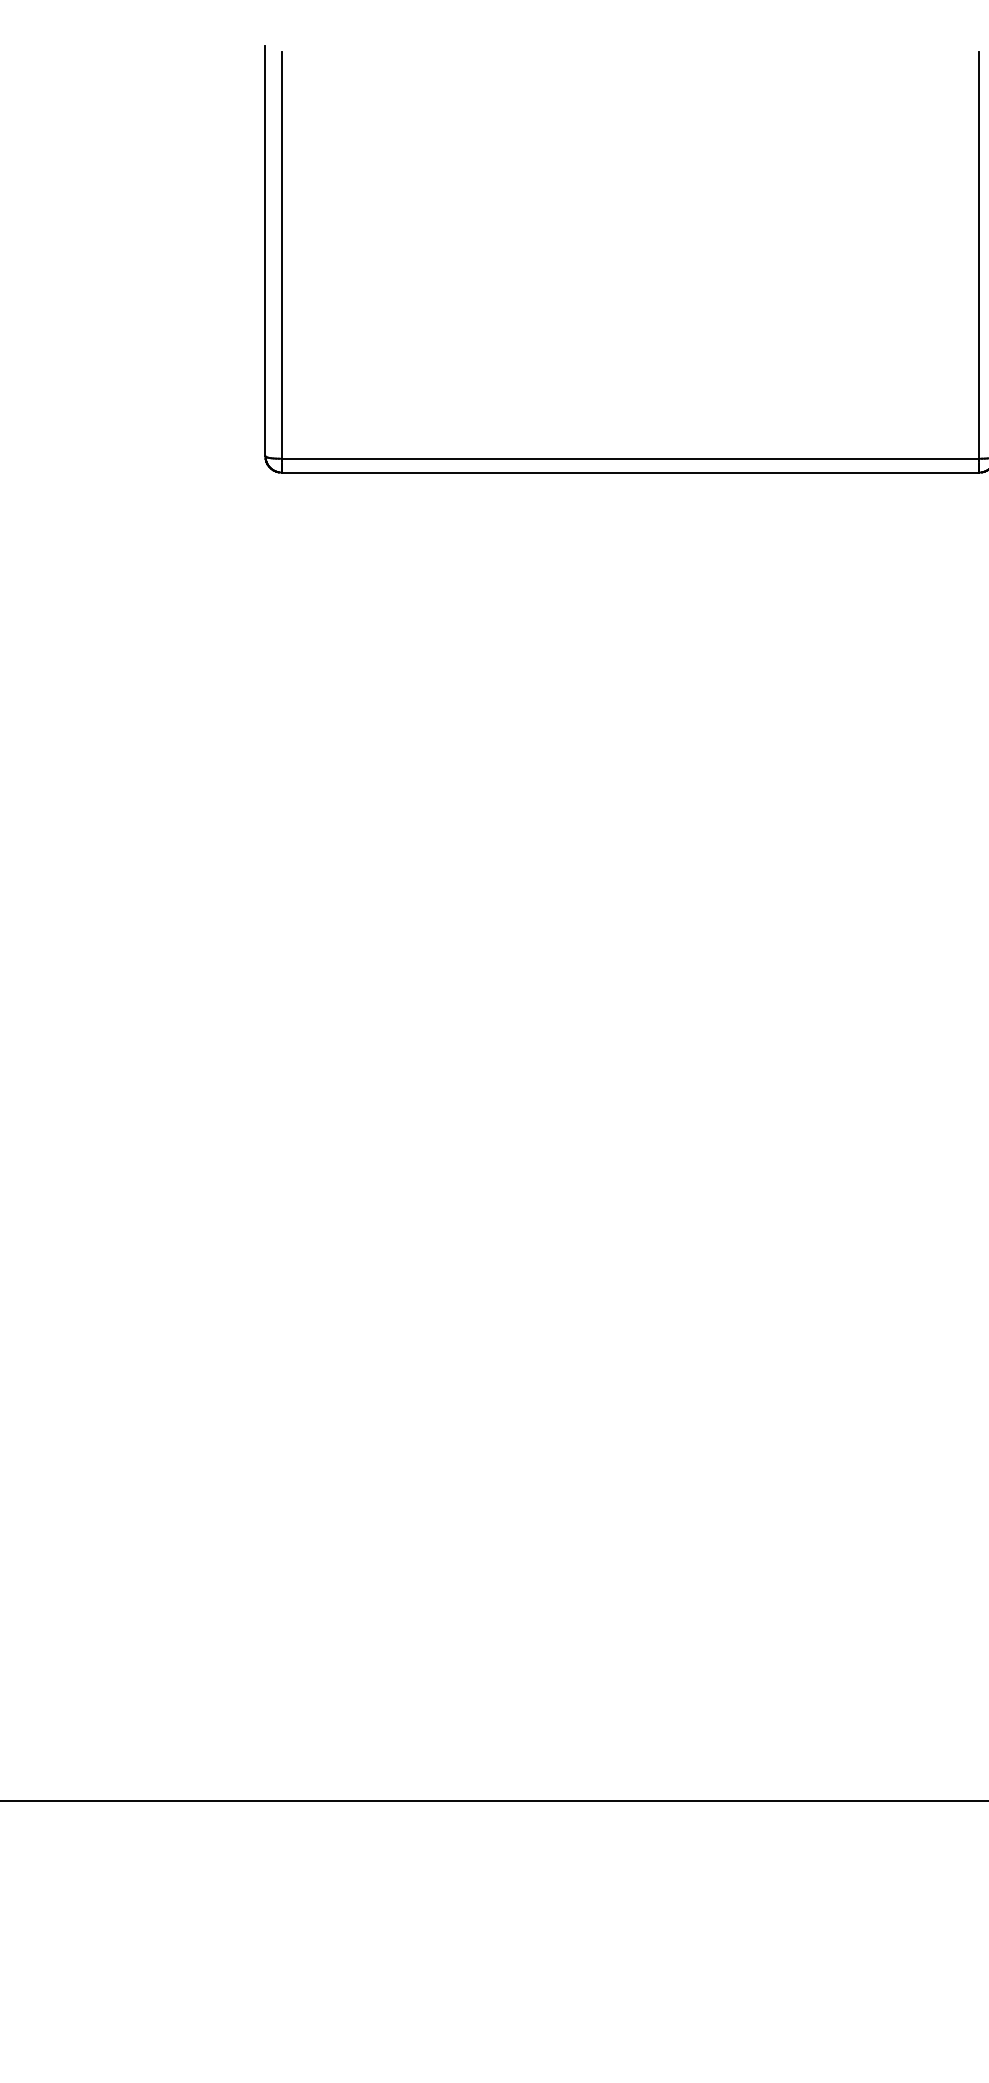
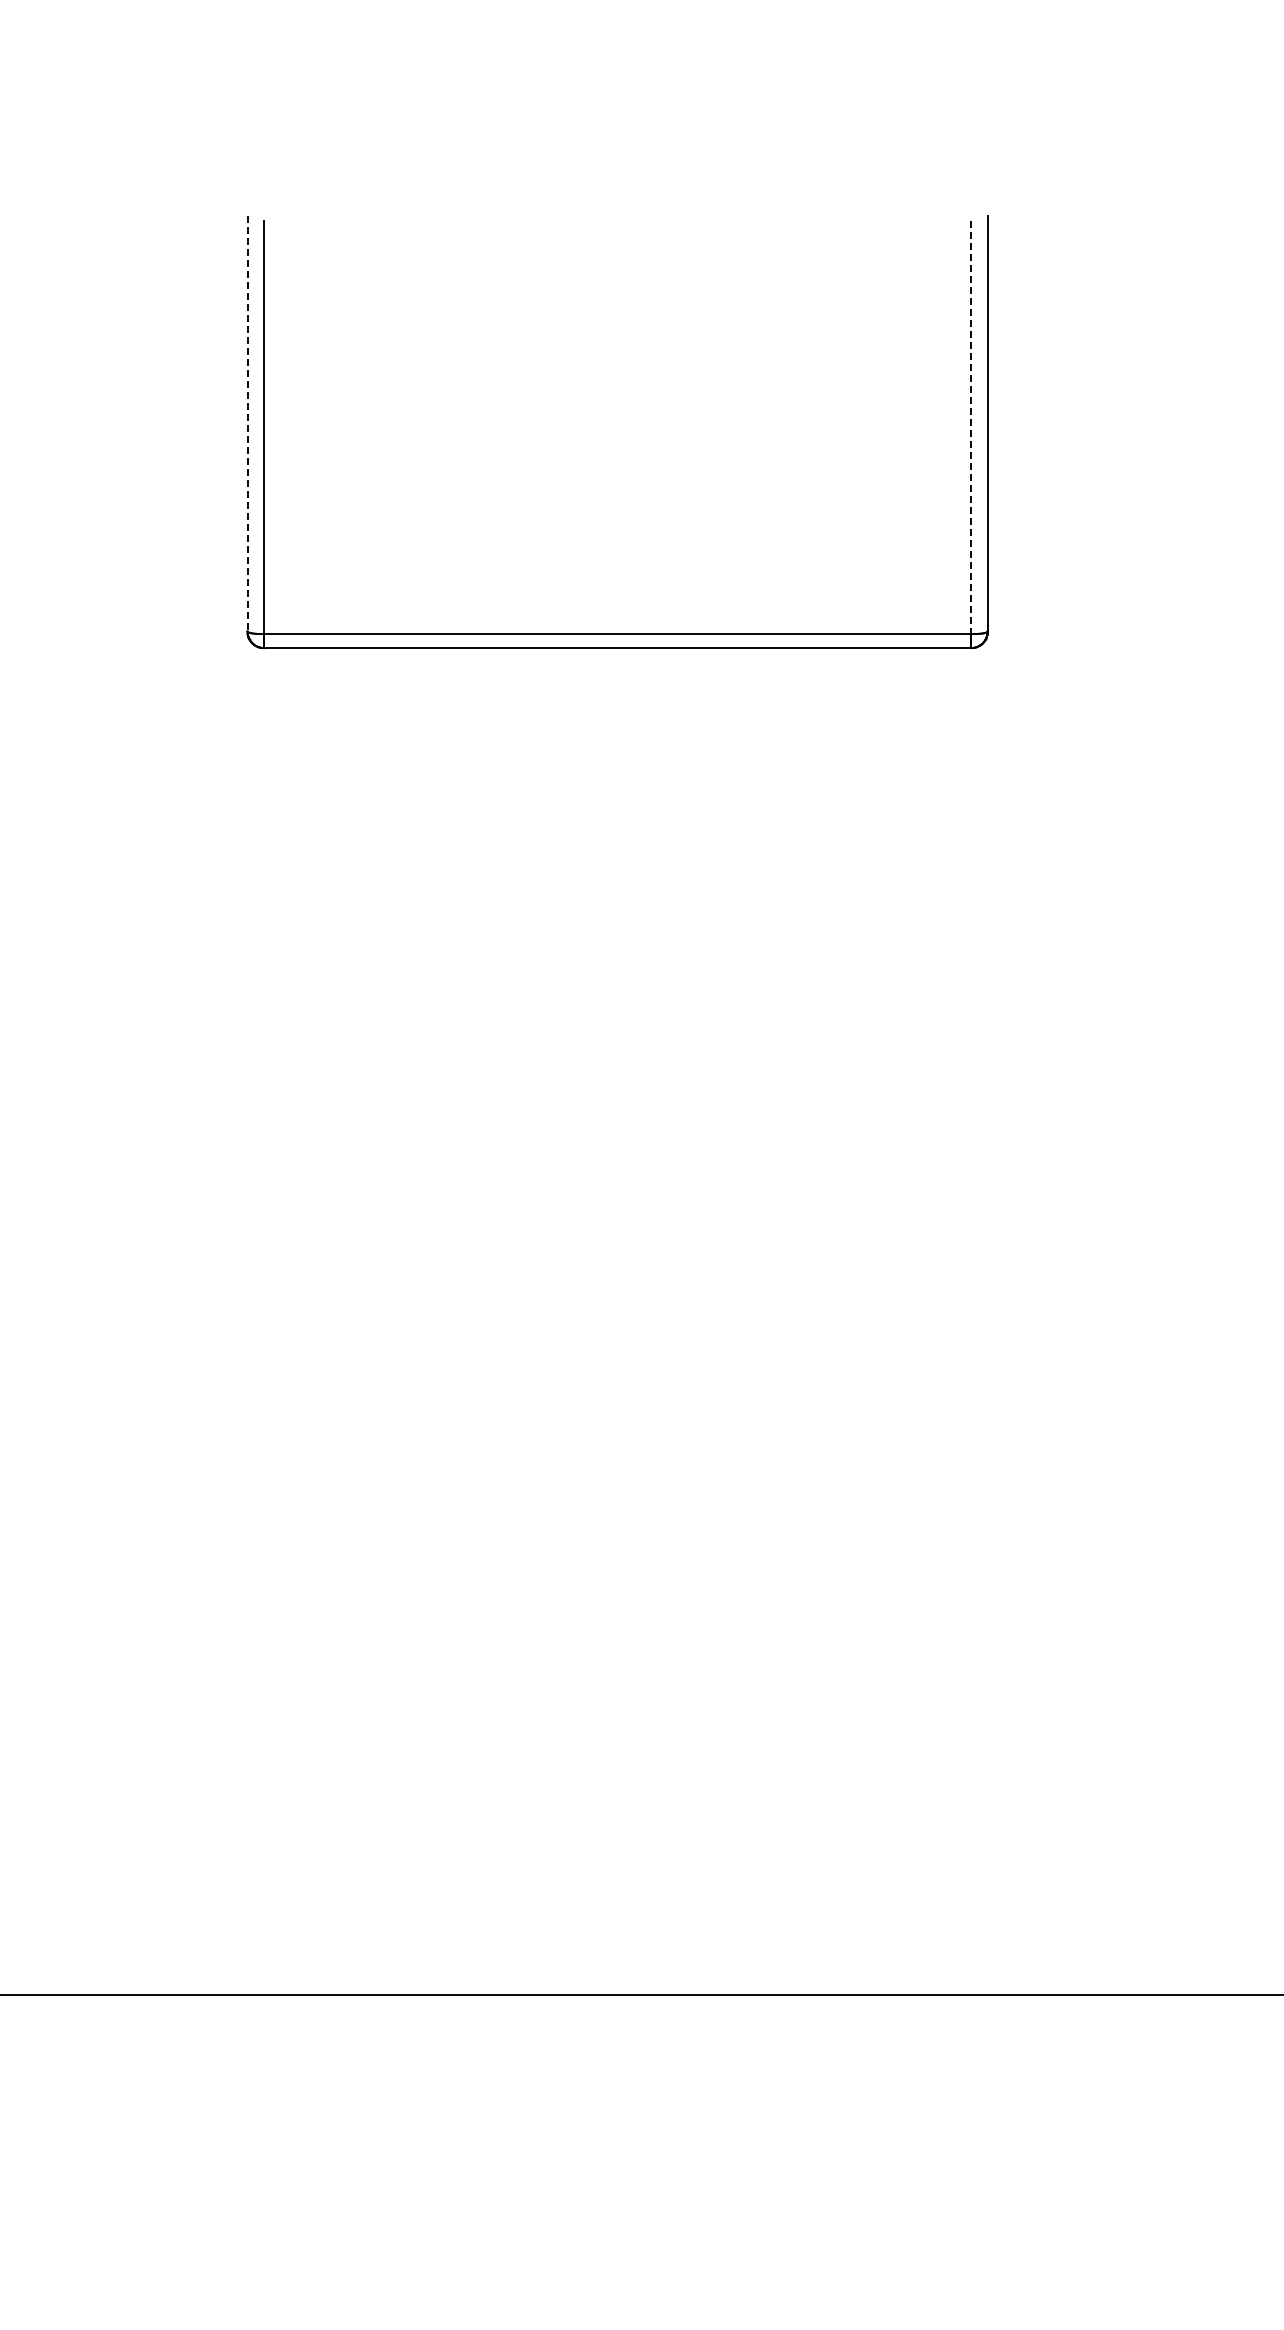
line: (265, 251) -> (247, 423), solid -> dashed
line: (979, 255) -> (971, 428), solid -> dashed

